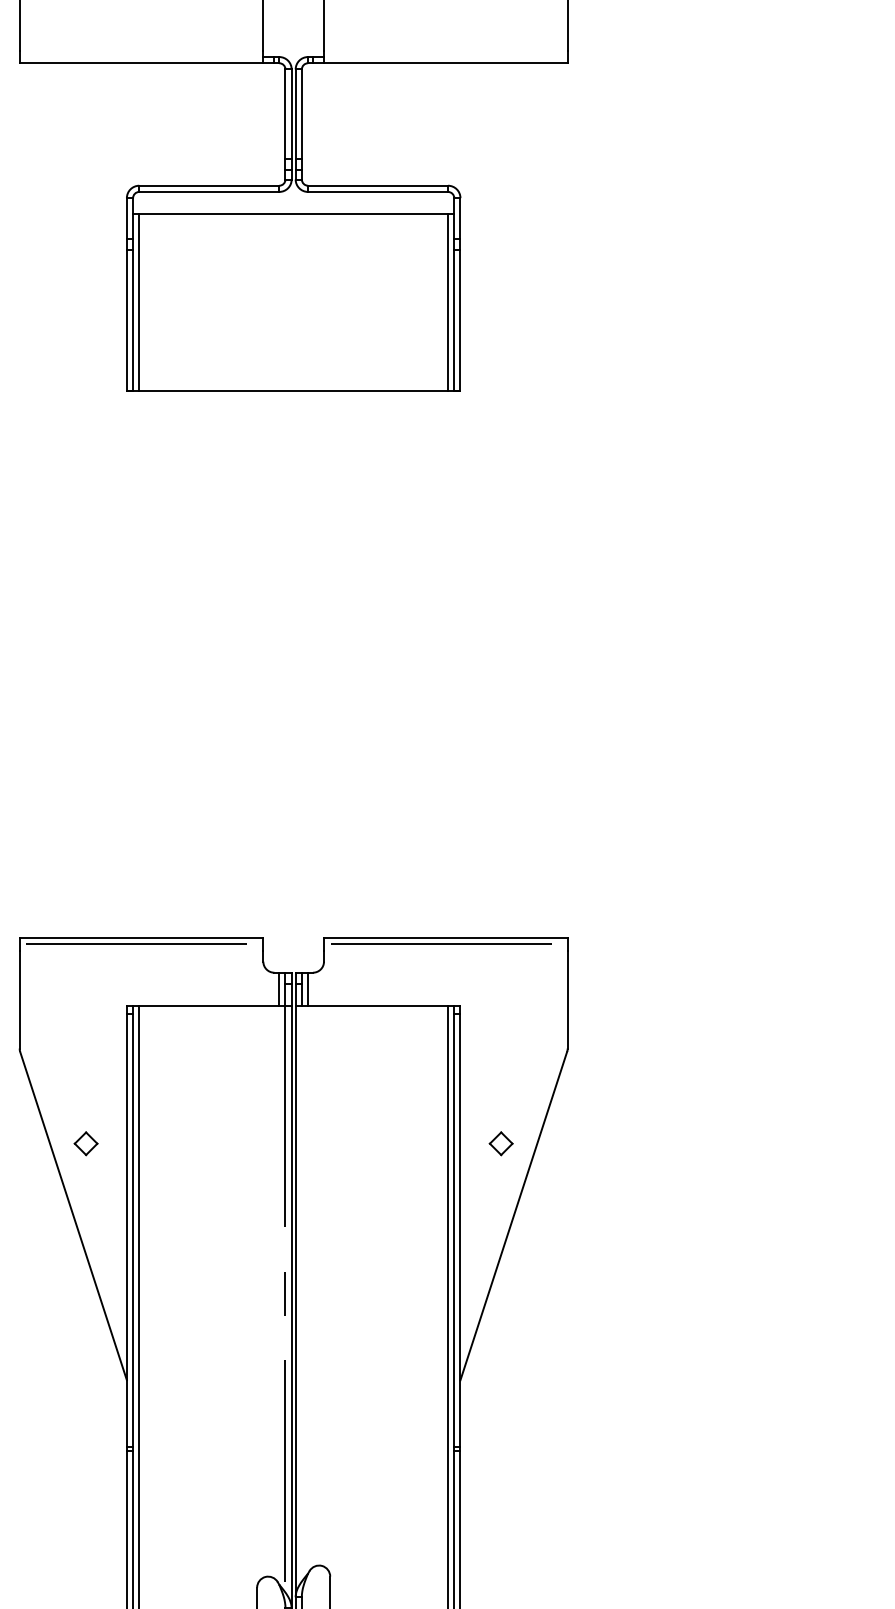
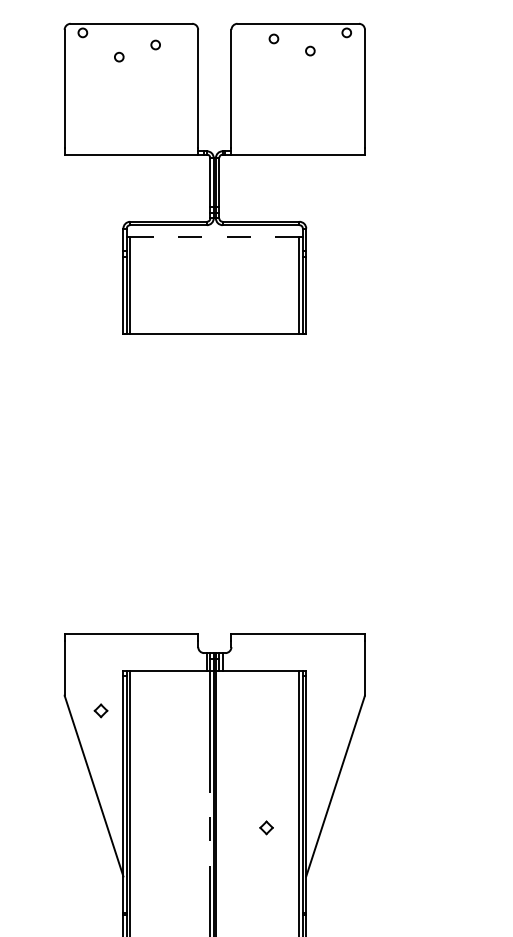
line: (293, 214) -> (214, 237), solid -> dashed
line: (139, 944) -> (130, 637), removed
line: (442, 944) -> (296, 637), removed
part: (85, 1143) -> (100, 710), moved
part: (501, 1143) -> (266, 827), moved

